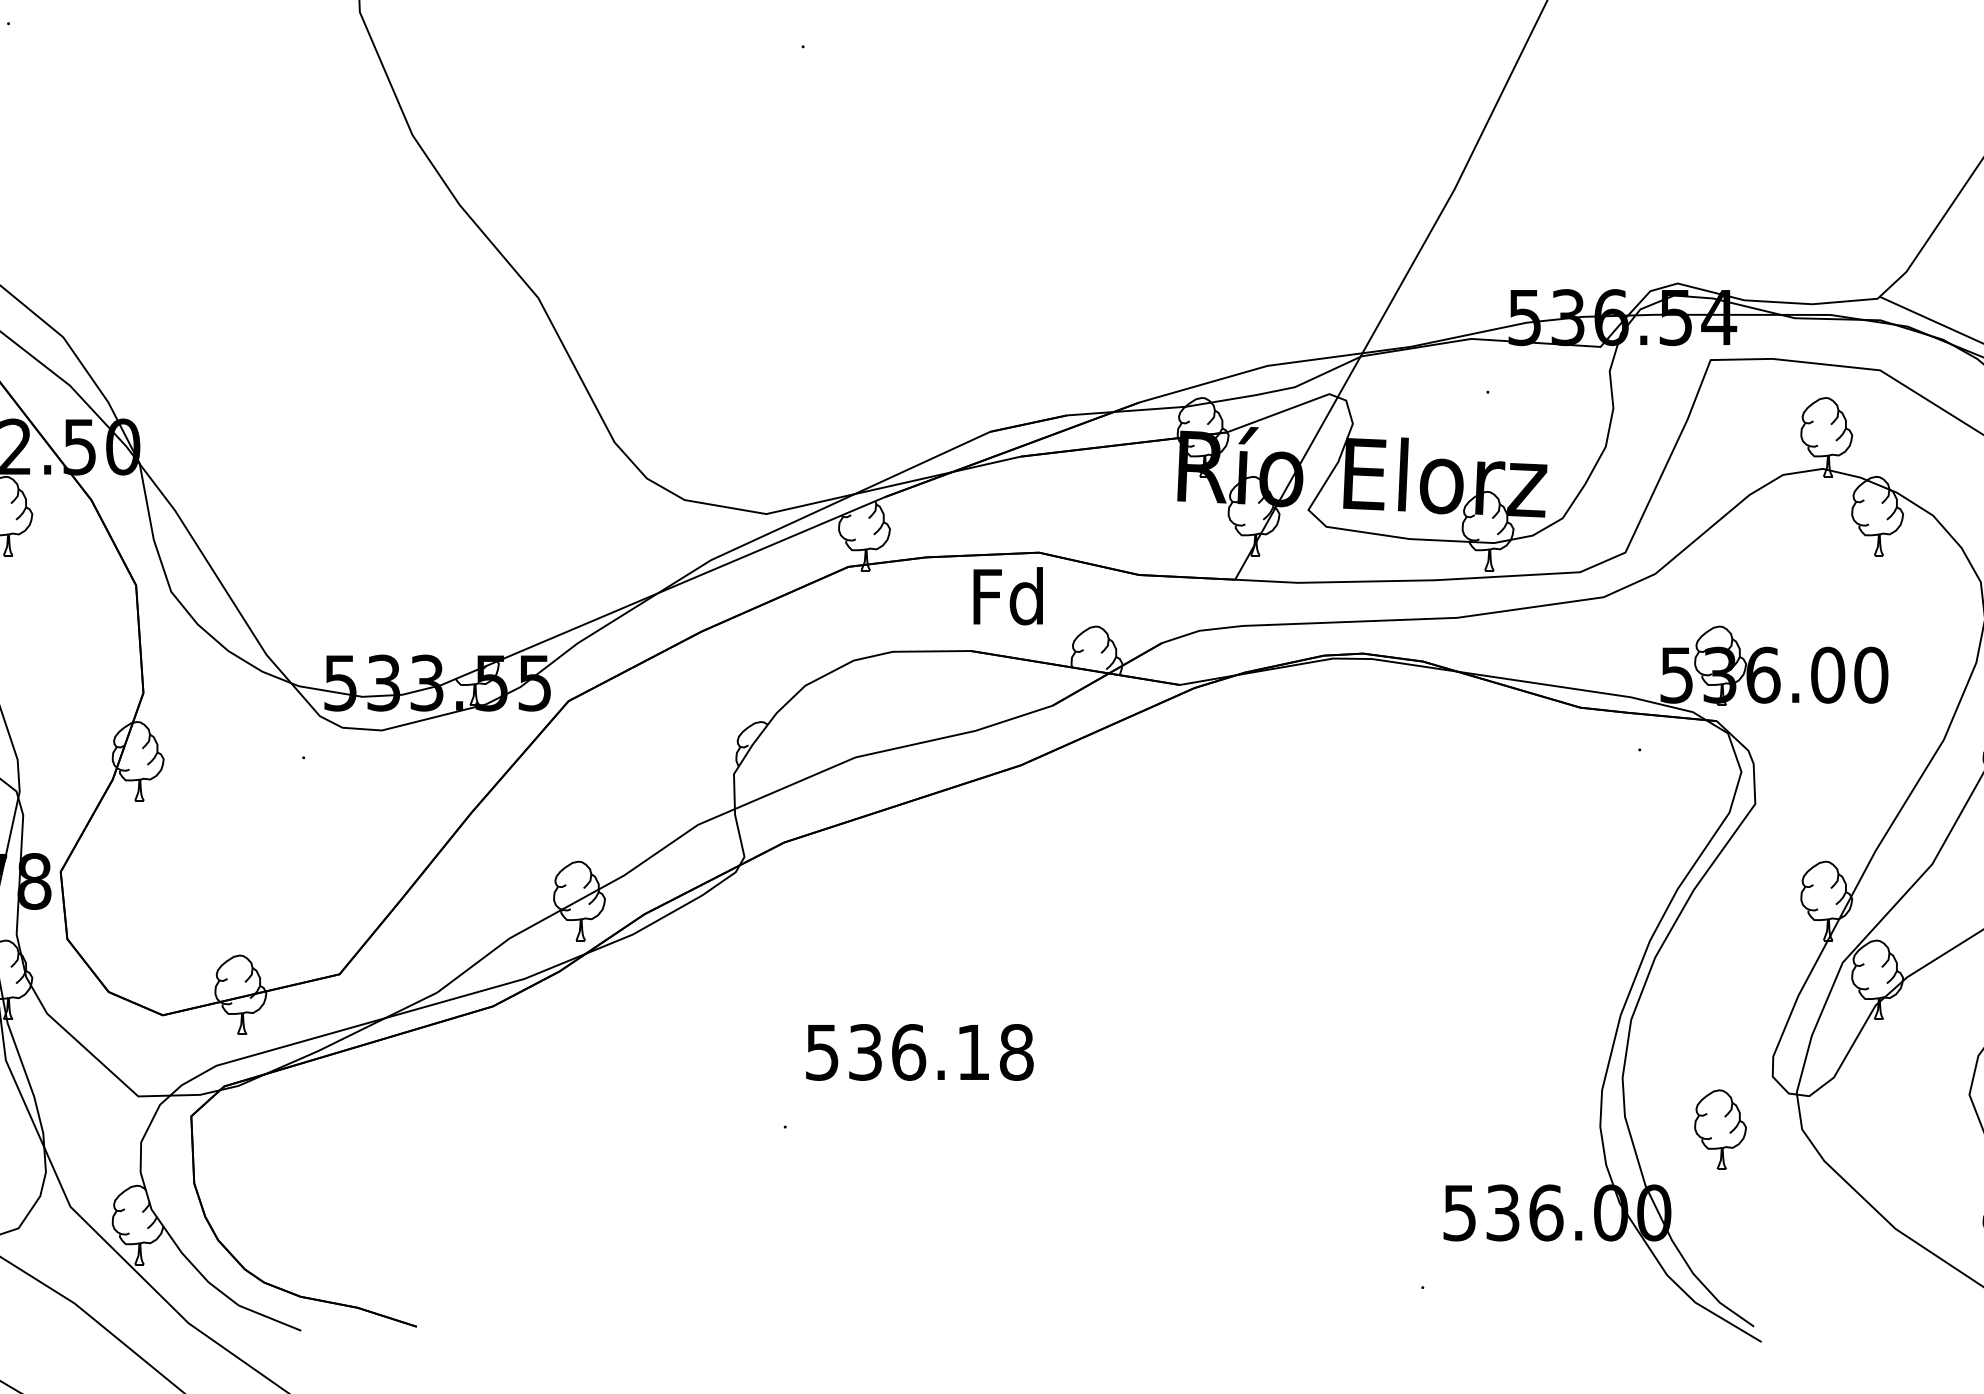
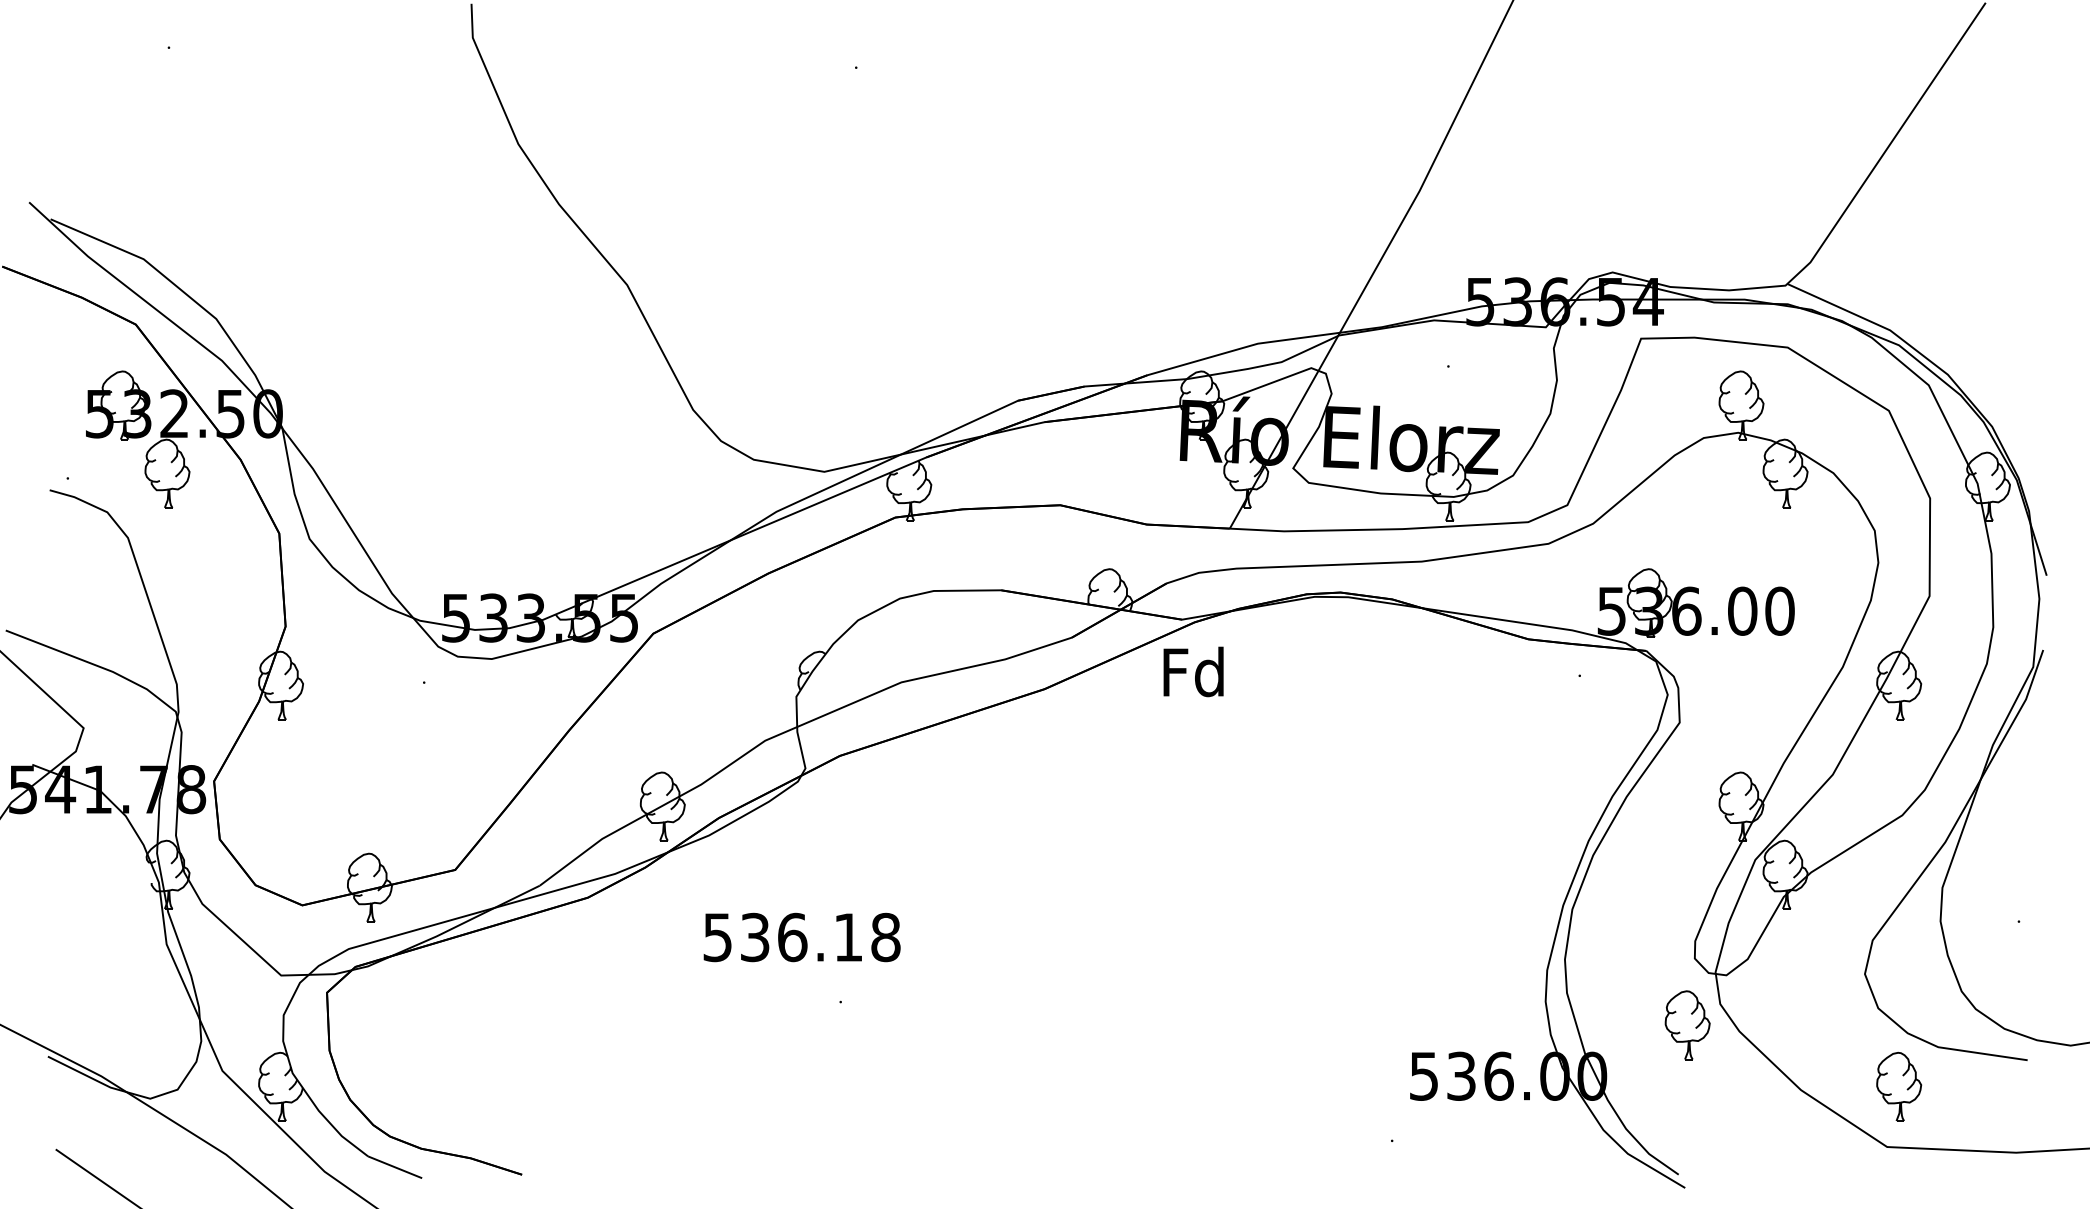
text: (1008, 595) -> (1193, 671), moved
text: (919, 1052) -> (801, 937), moved
part: (1720, 1129) -> (1687, 1025), moved

